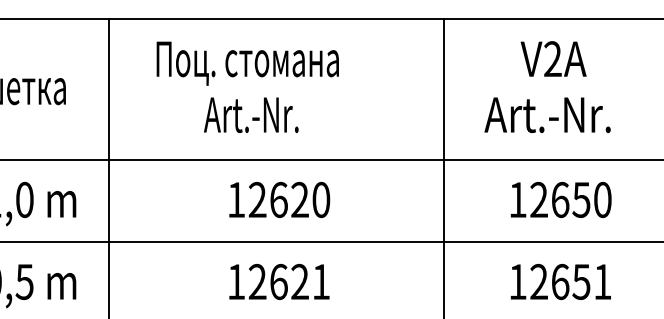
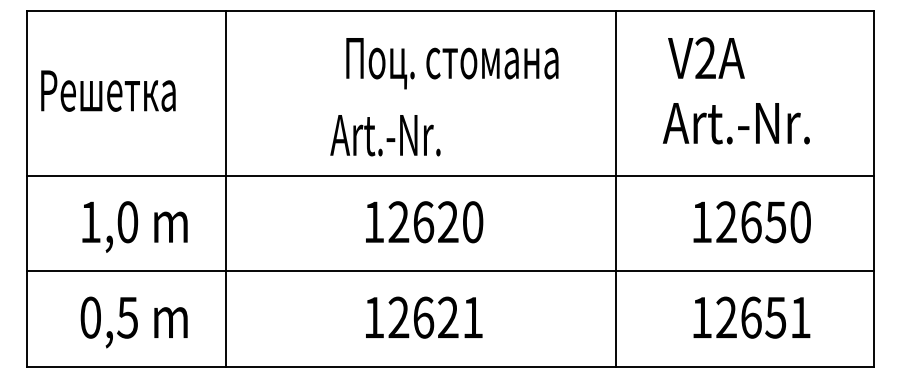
text: (553, 58) -> (706, 57), moved
text: (247, 63) -> (452, 63), moved
text: (251, 115) -> (385, 135), moved

